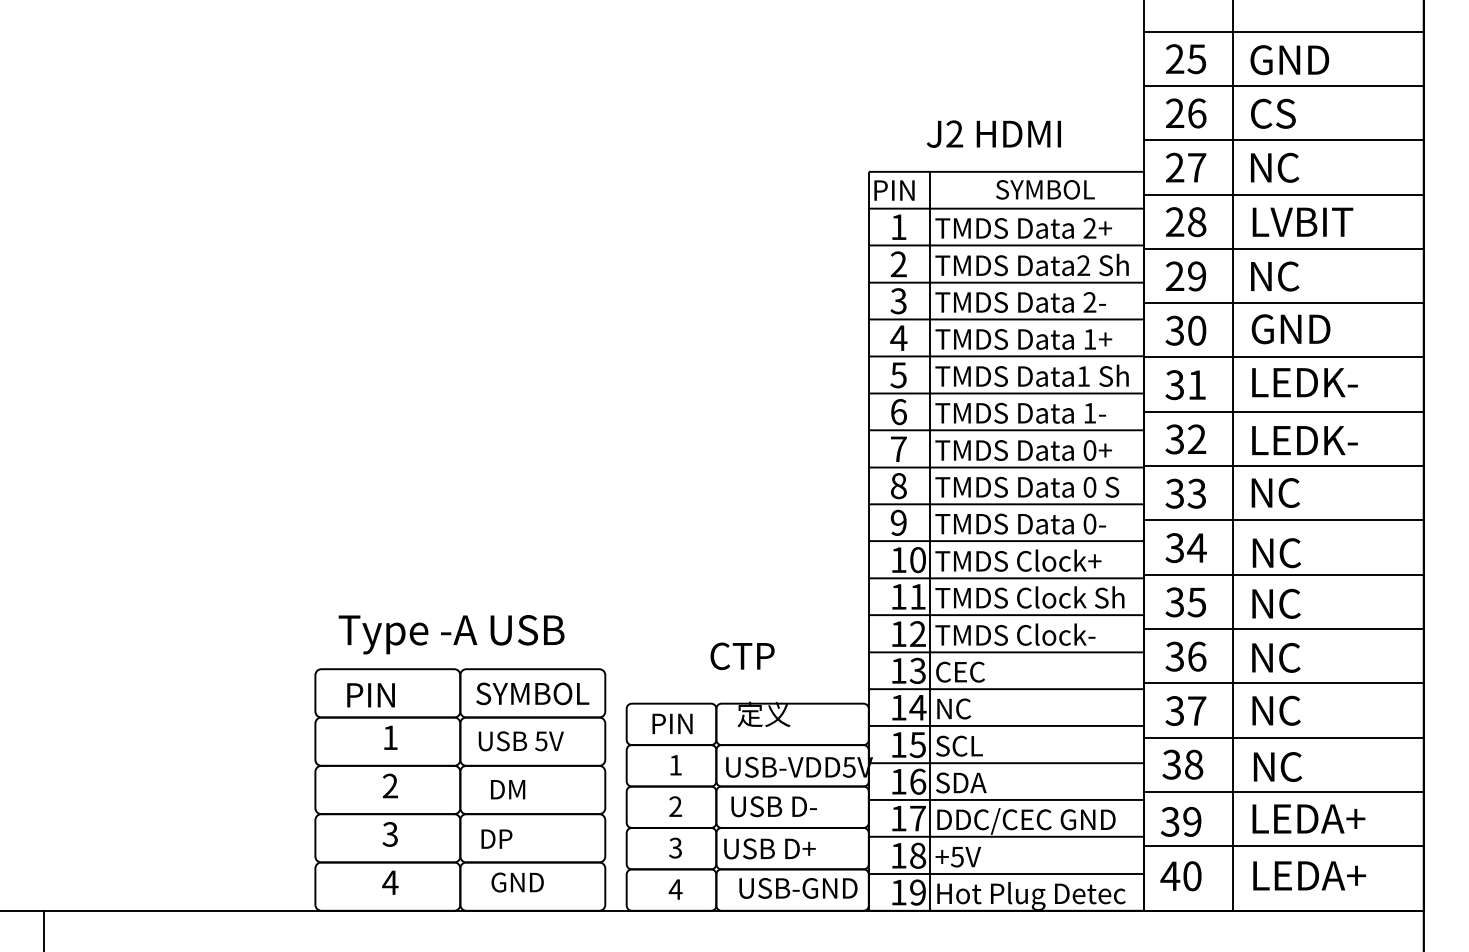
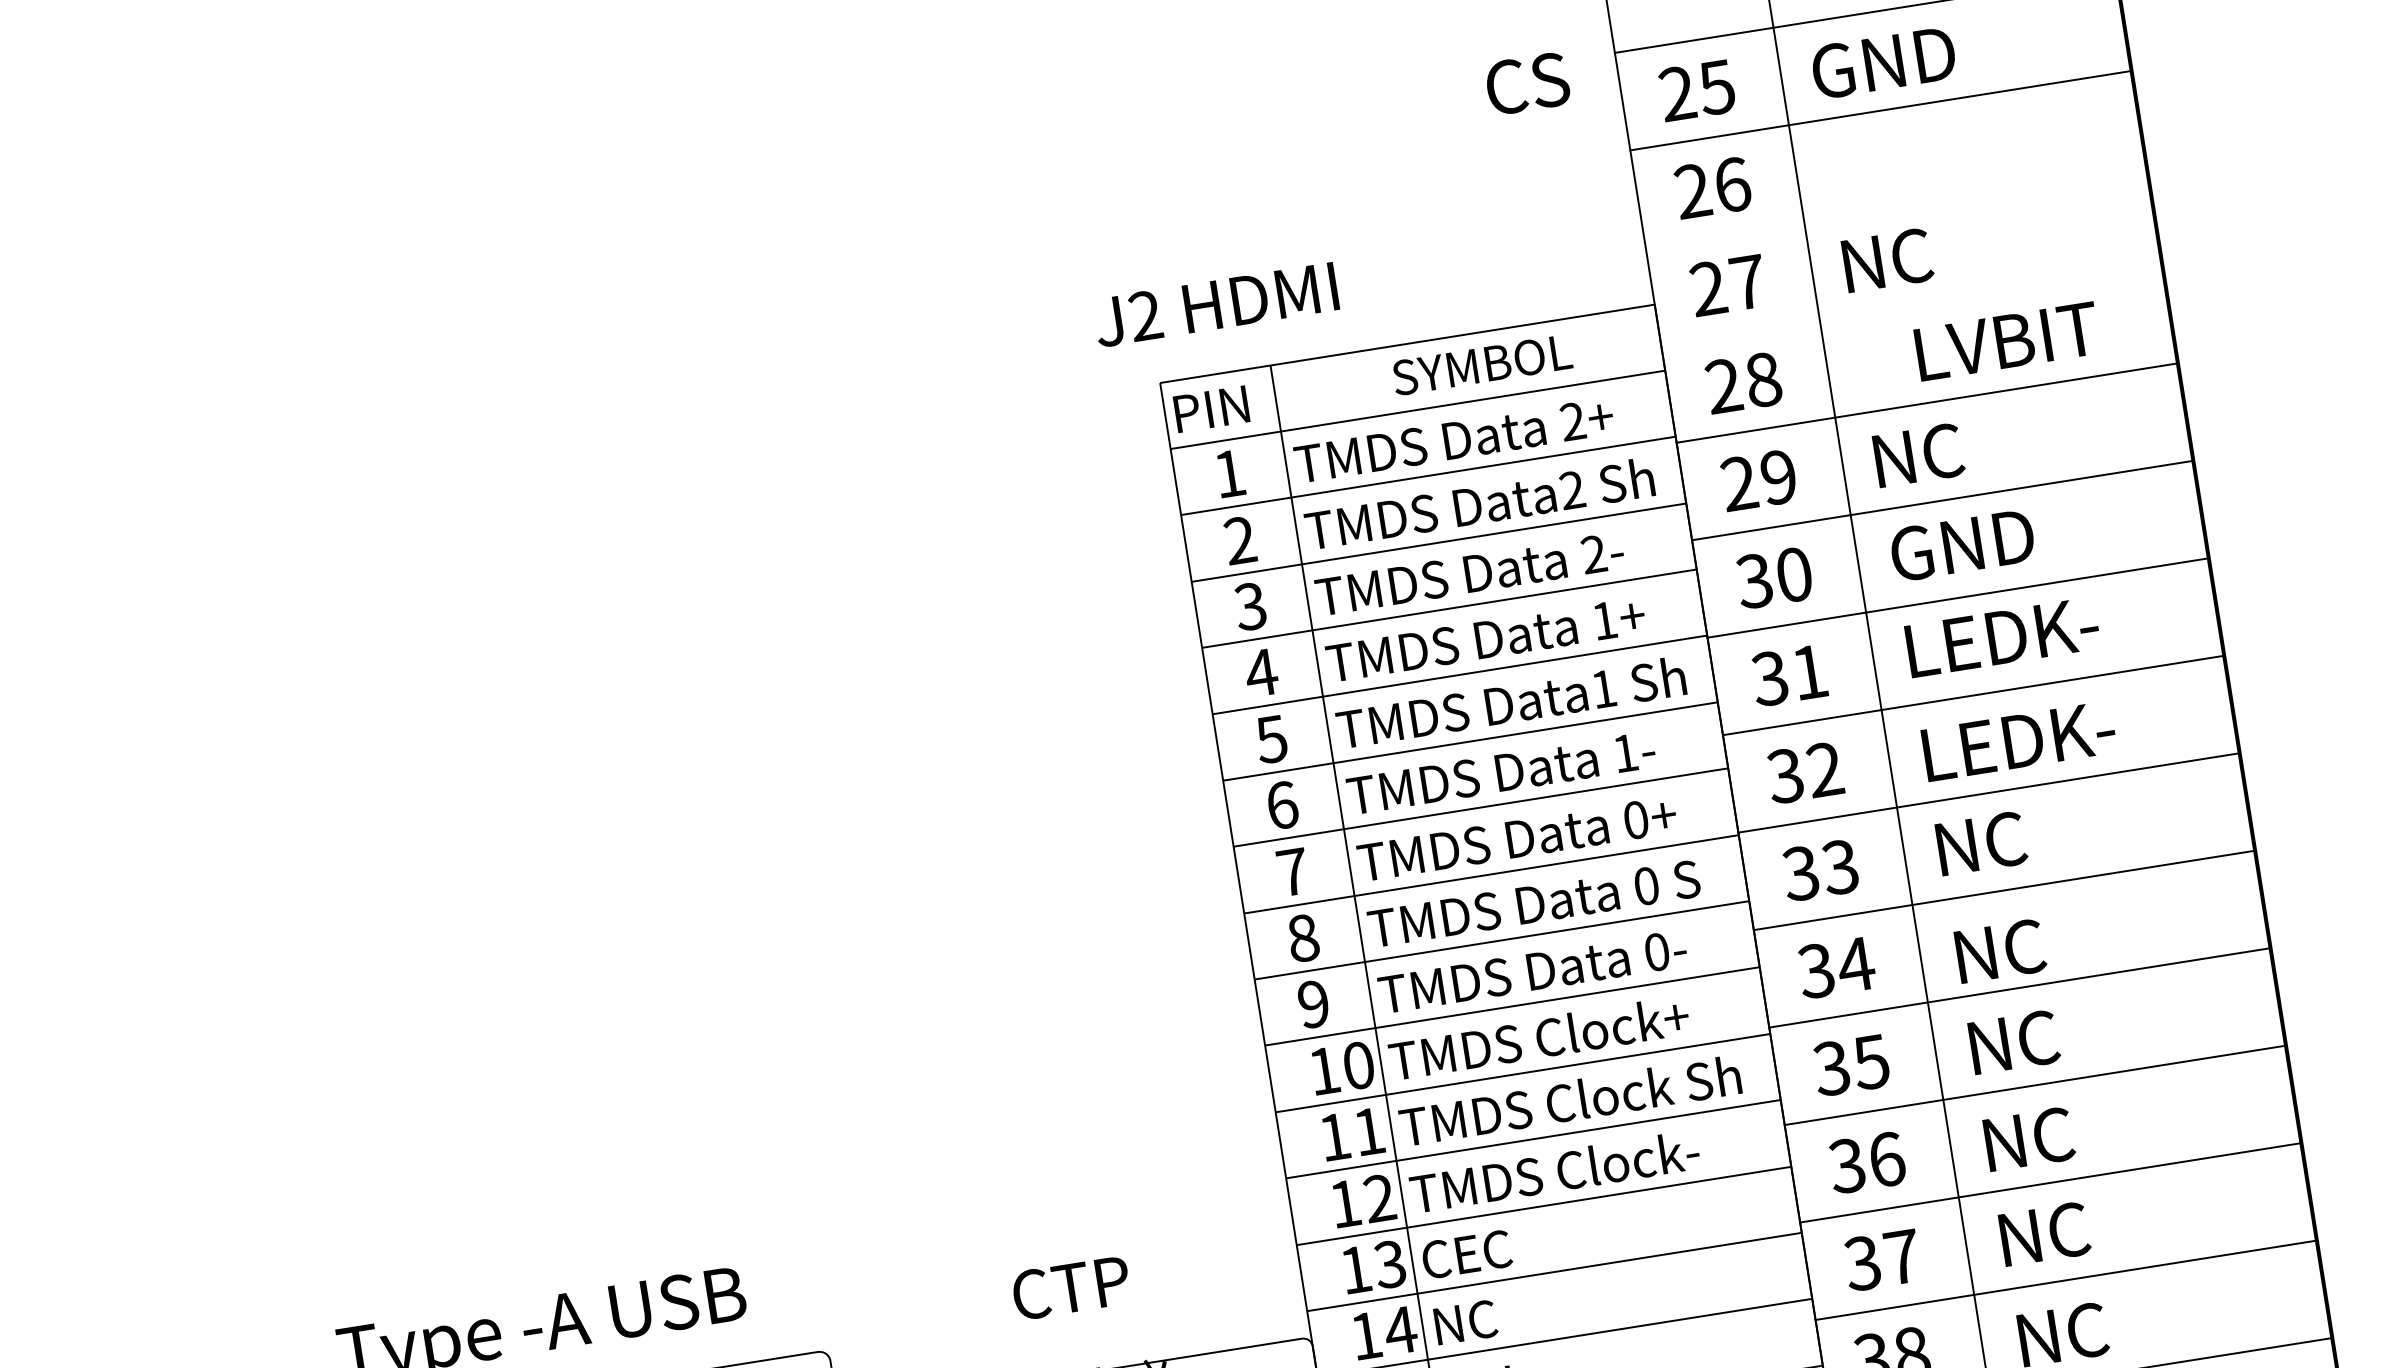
text: (1273, 113) -> (1527, 83), moved
text: (993, 133) -> (1215, 303), moved
line: (1283, 140) -> (1895, 208), removed
line: (1283, 194) -> (1910, 305), removed
text: (1302, 221) -> (2006, 340), moved

